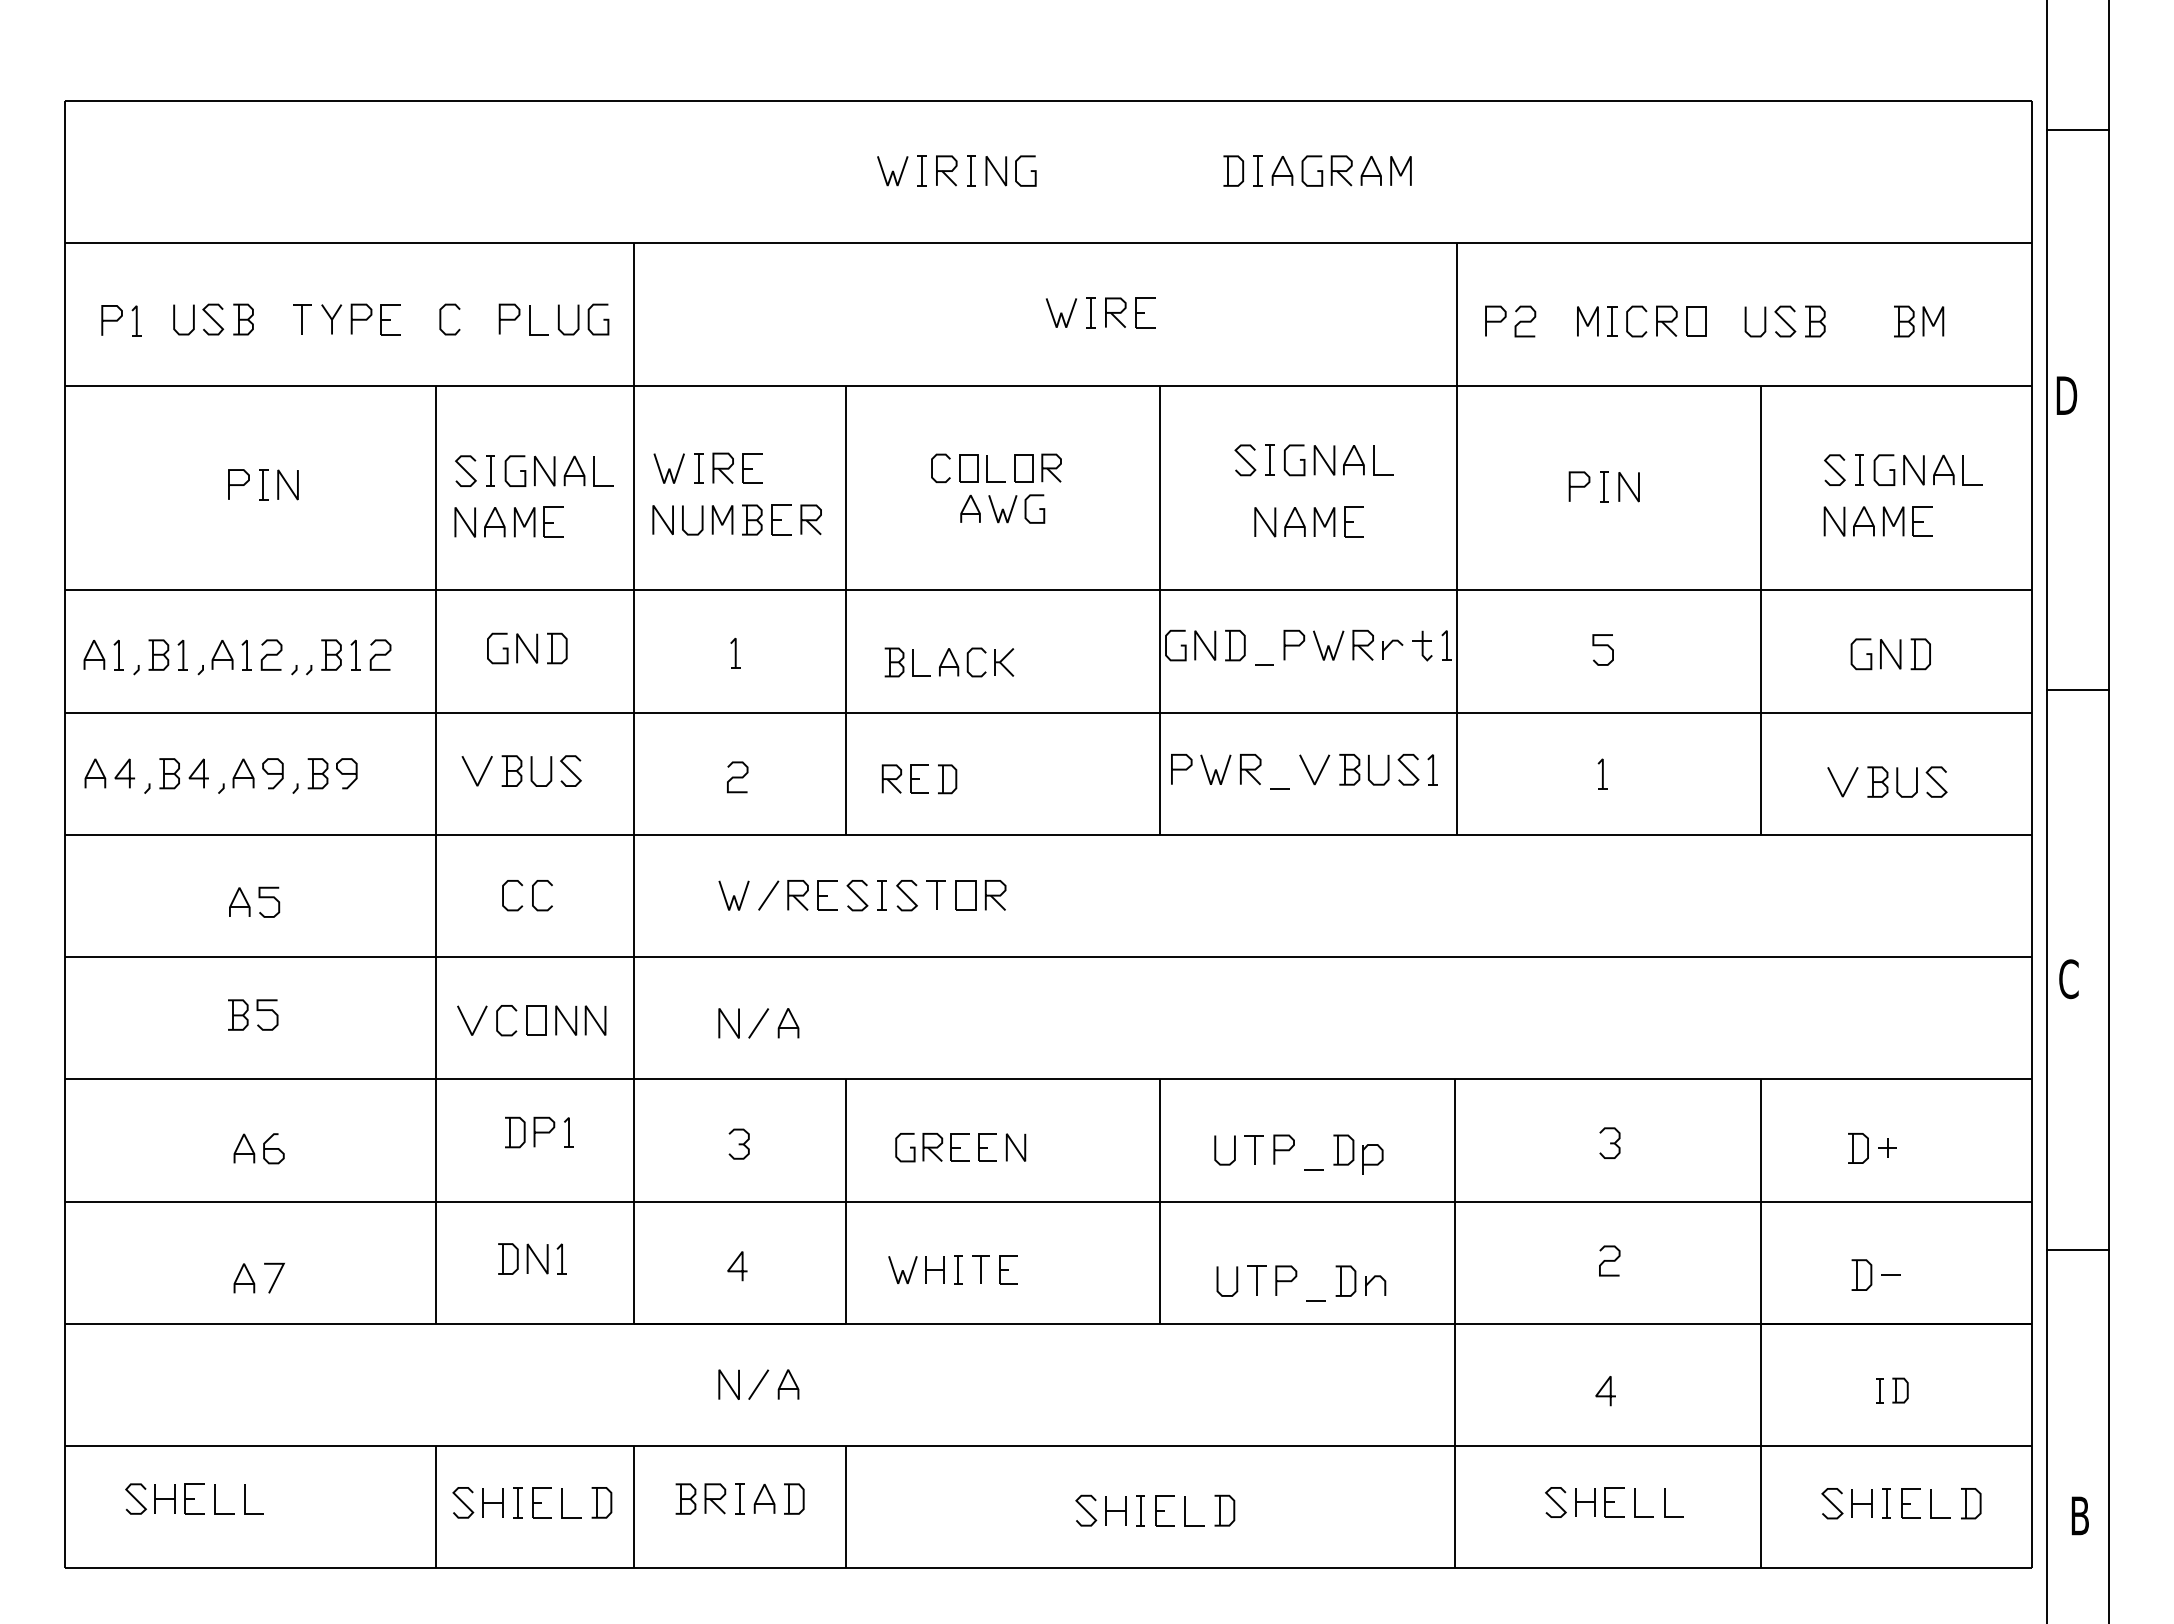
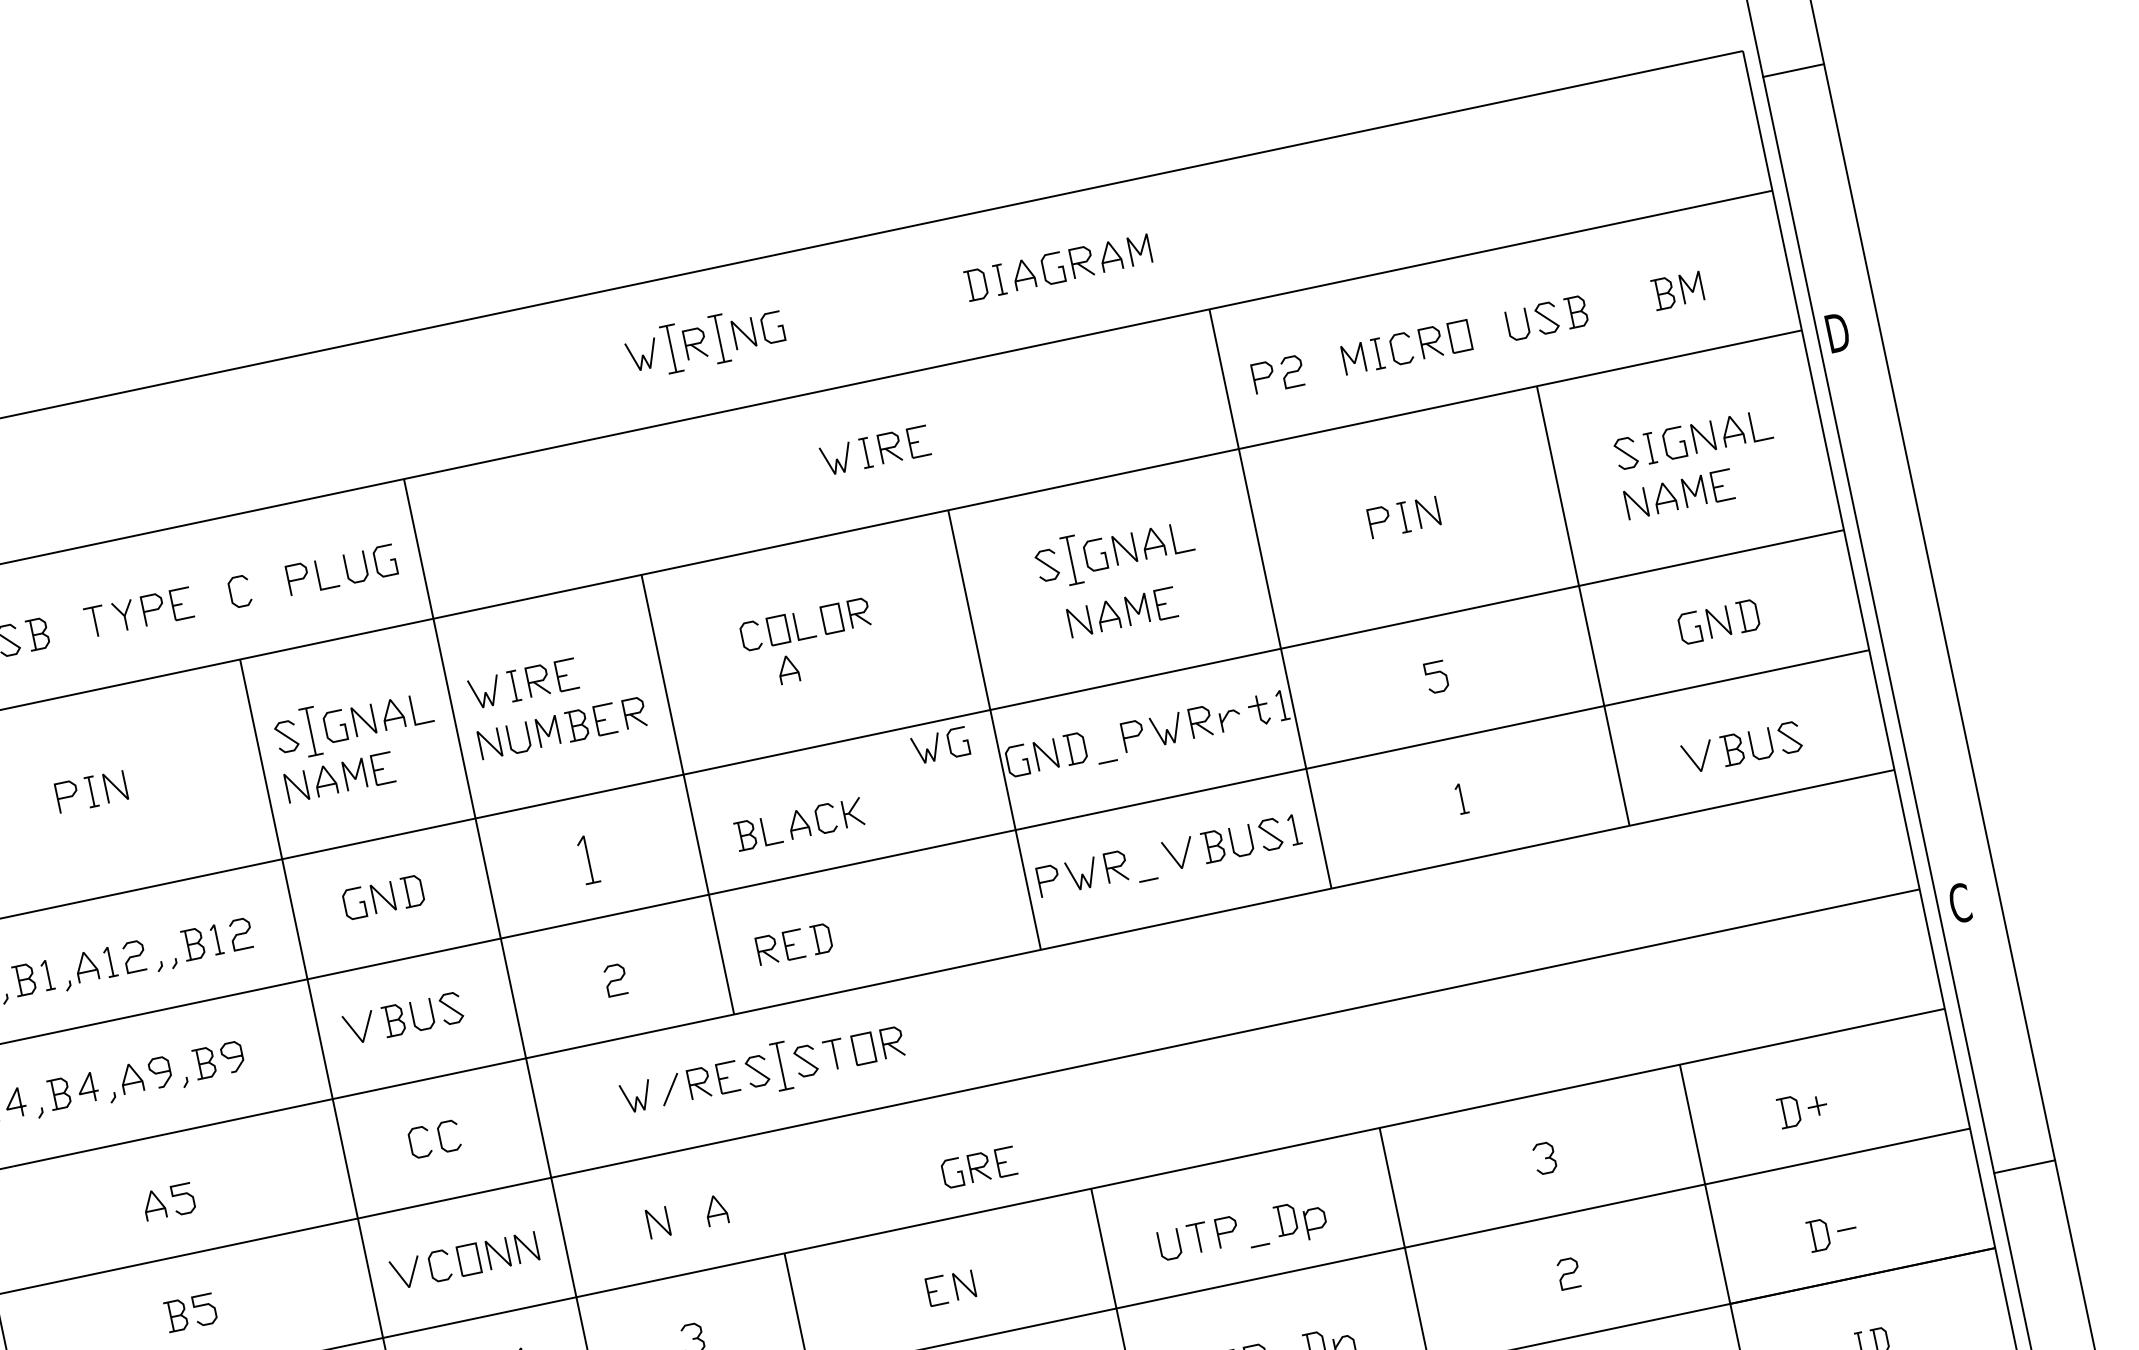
part: (921, 170) -> (670, 348), size x1.6
part: (971, 170) -> (719, 338), size x1.6
part: (1269, 459) -> (1070, 559), size x1.6
part: (490, 470) -> (310, 730), size x1.6
part: (1016, 508) -> (940, 745), moved
part: (735, 652) -> (588, 858), size x1.6
line: (2077, 690) -> (1909, 618), removed
part: (881, 895) -> (781, 1066), size x1.6
line: (758, 1023) -> (687, 1216), removed
part: (932, 1147) -> (979, 1167), moved

